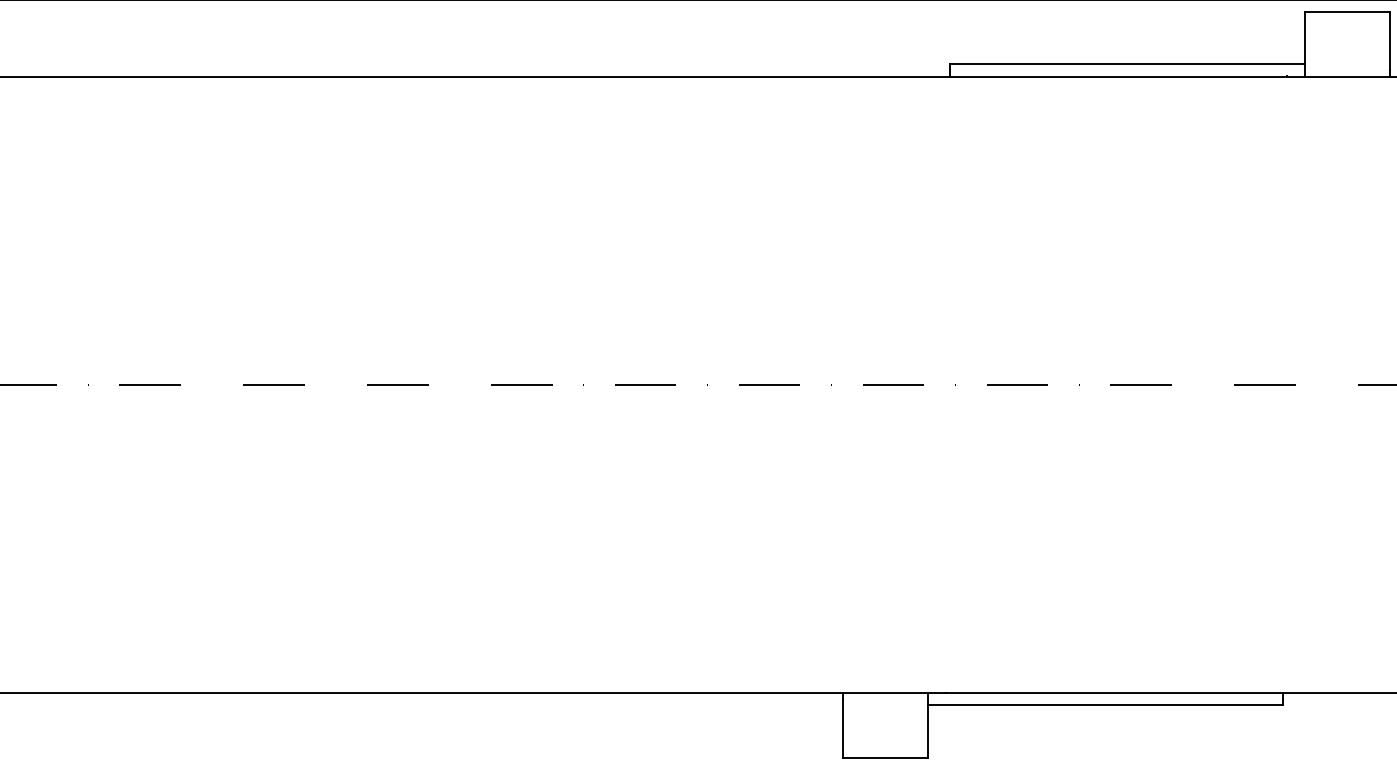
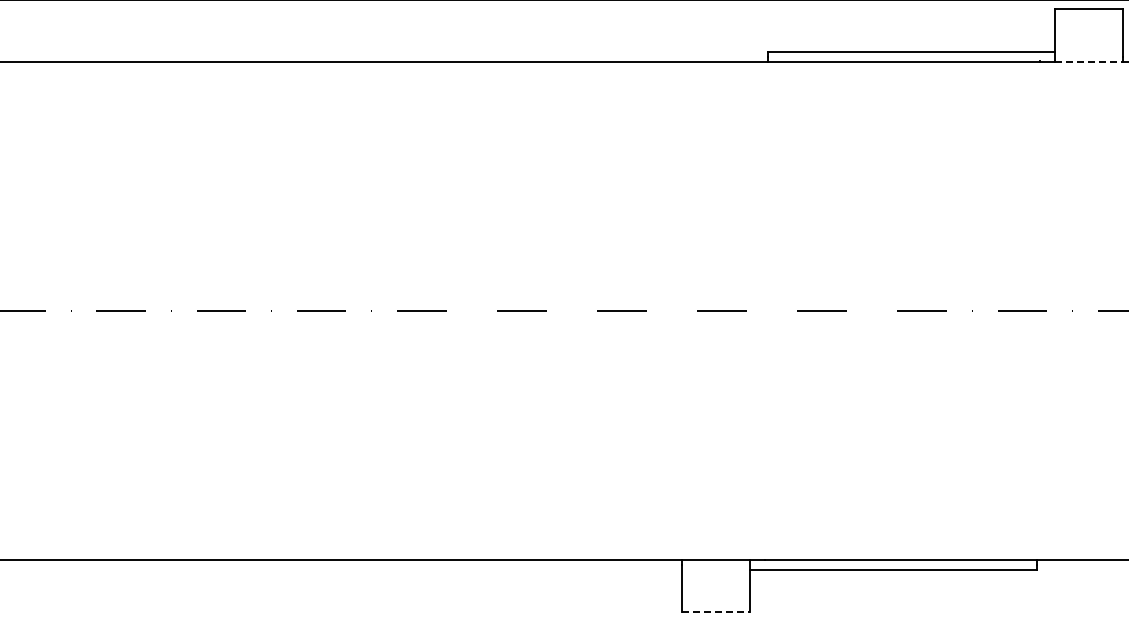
line: (1348, 76) -> (1089, 61), solid -> dashed
line: (886, 758) -> (716, 612), solid -> dashed

